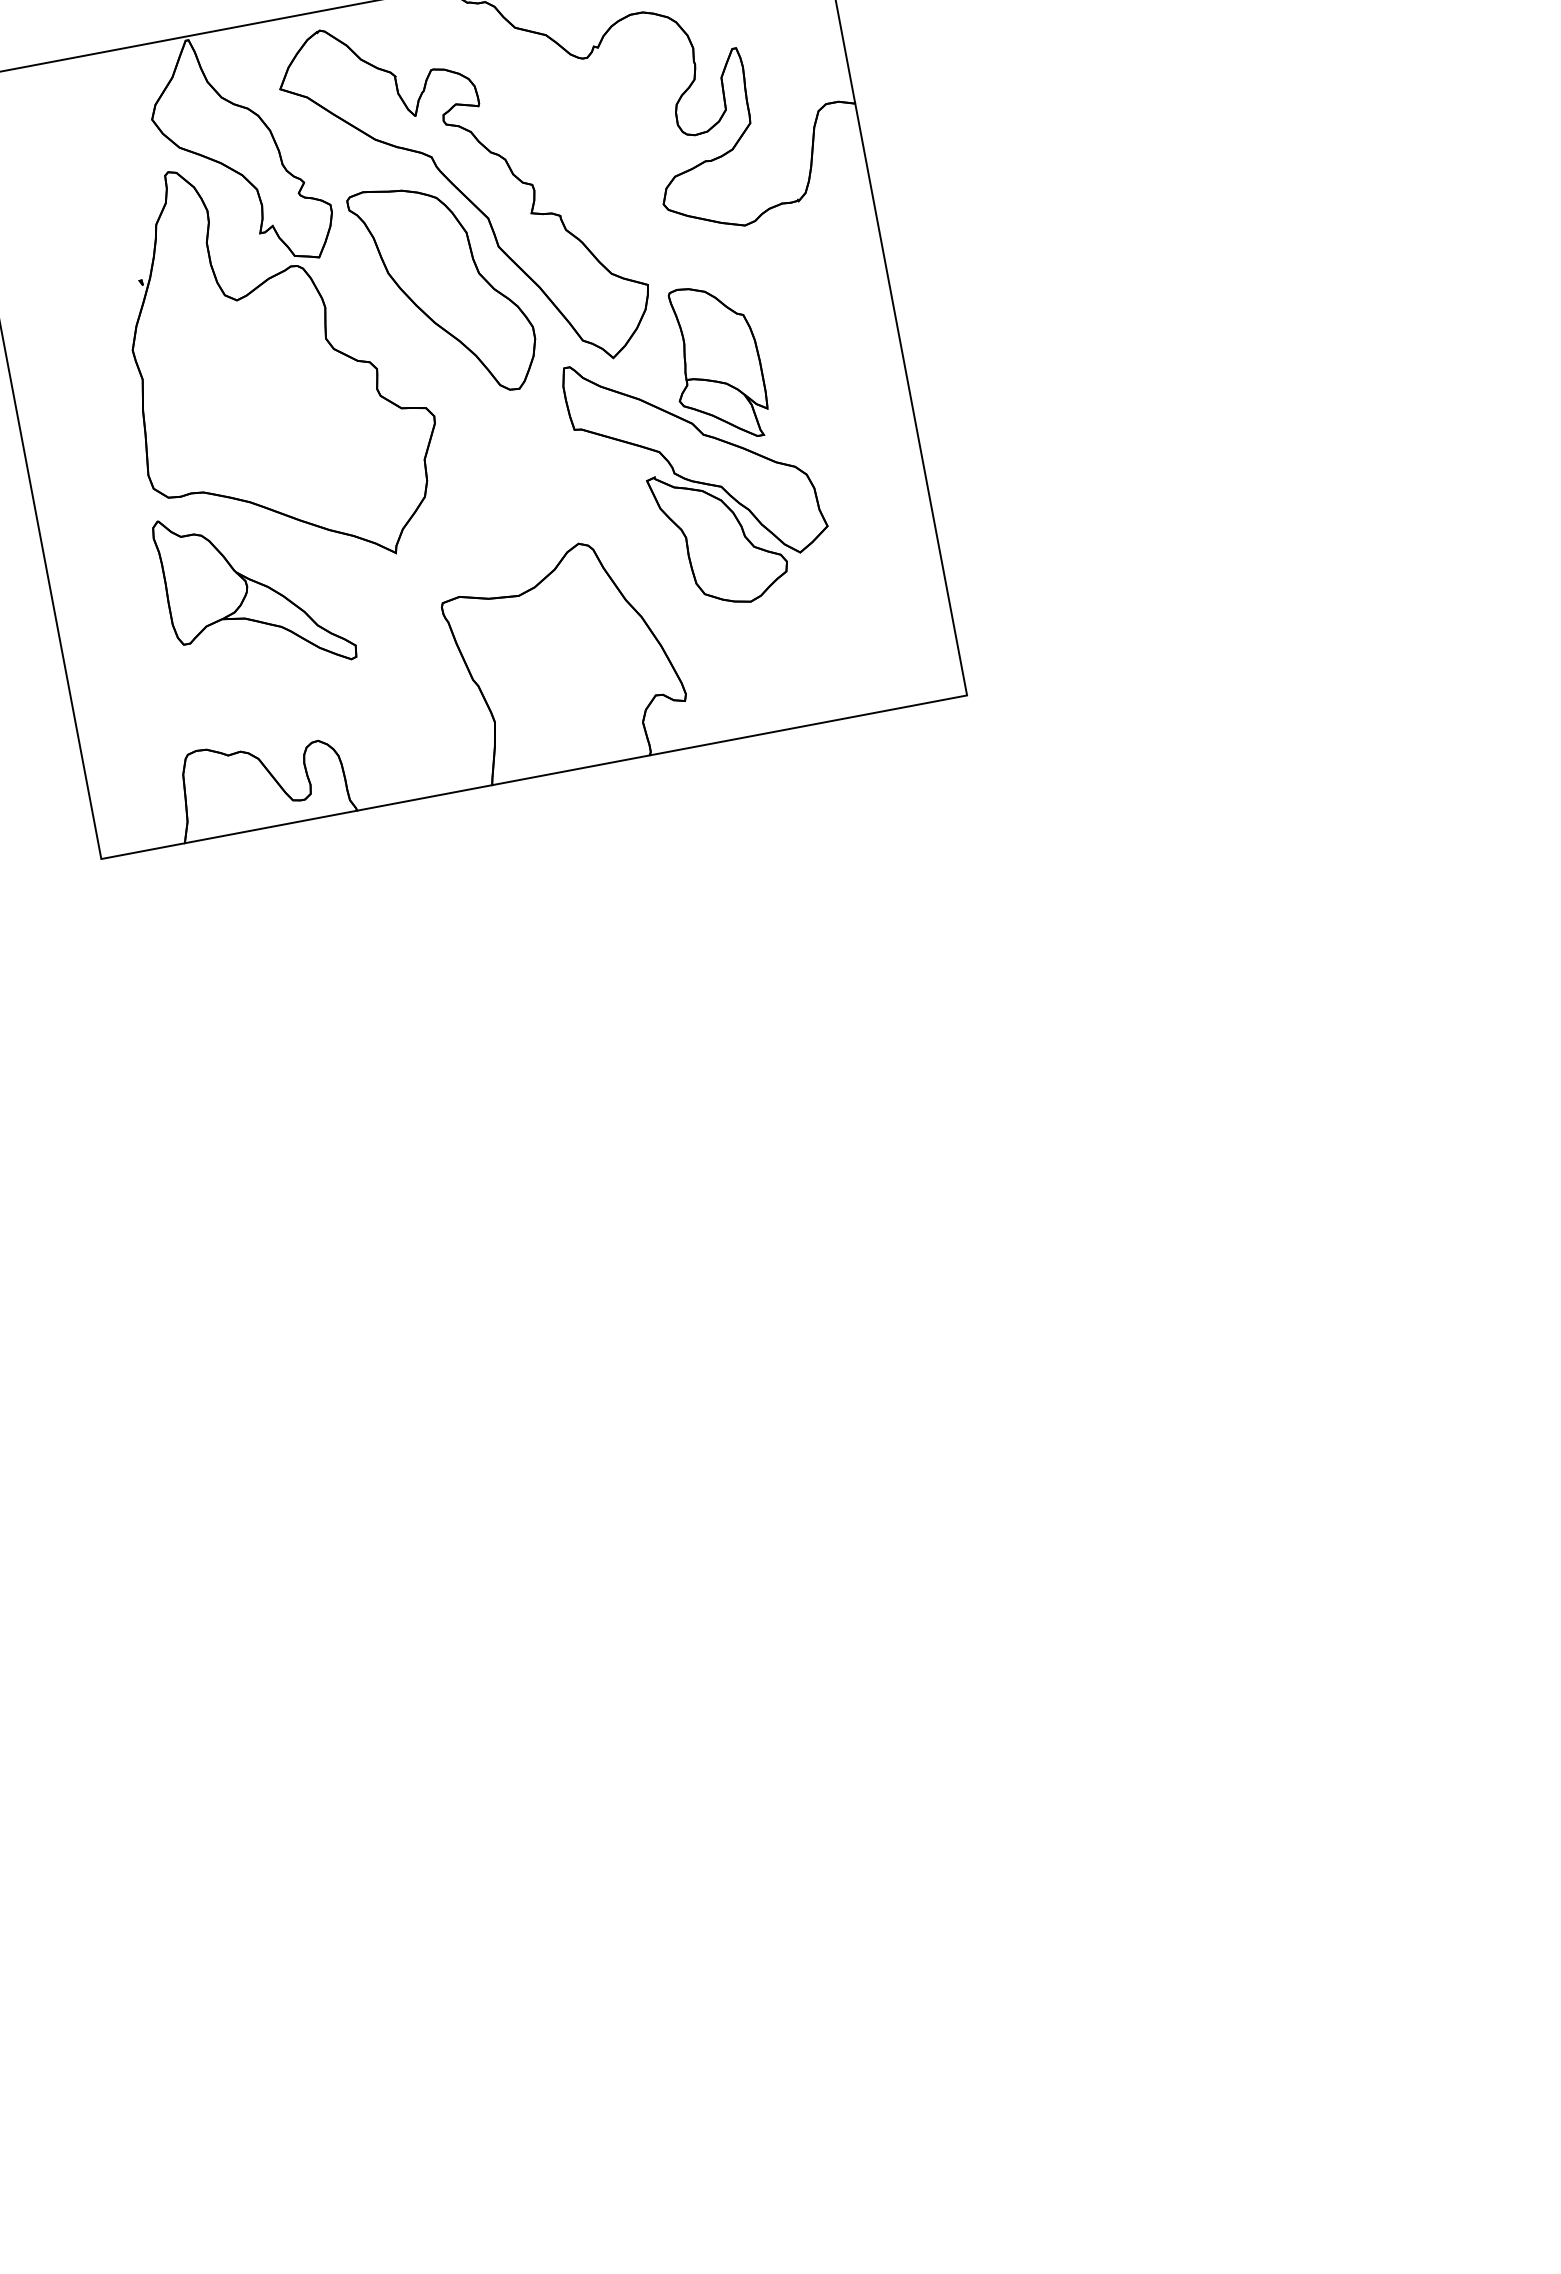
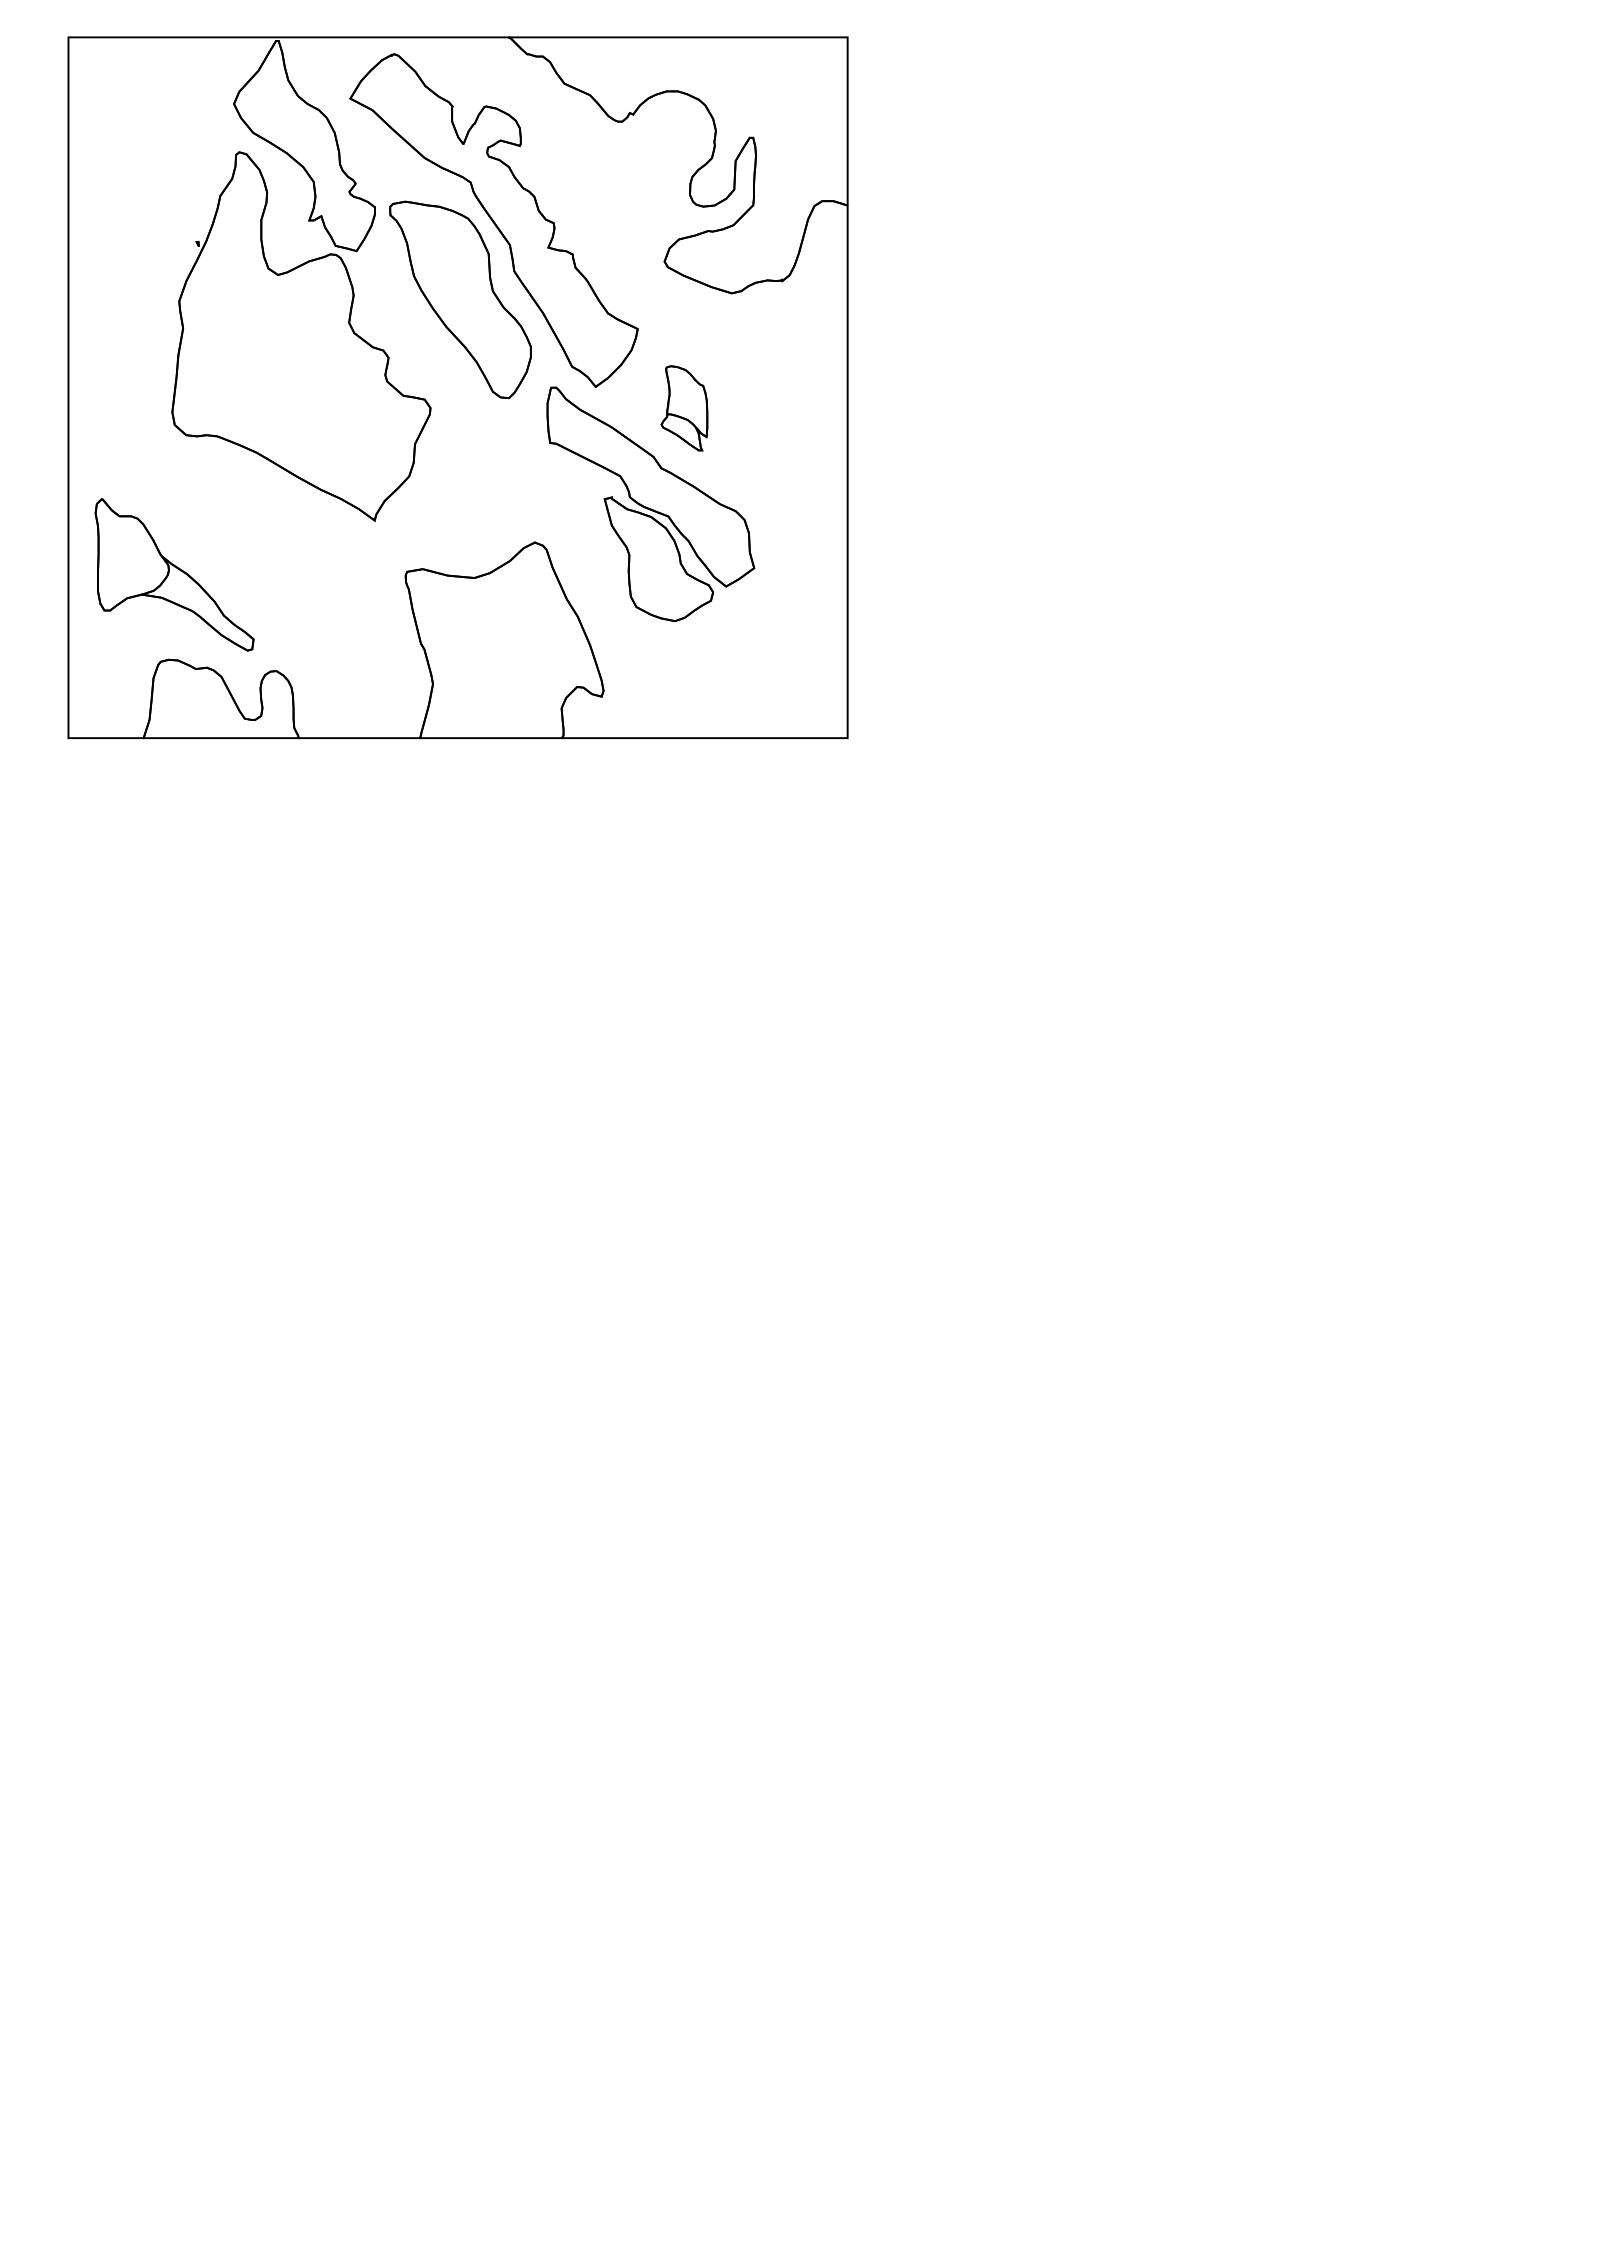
part: (716, 363) -> (684, 408), size x0.6
part: (254, 590) -> (174, 574), moved

